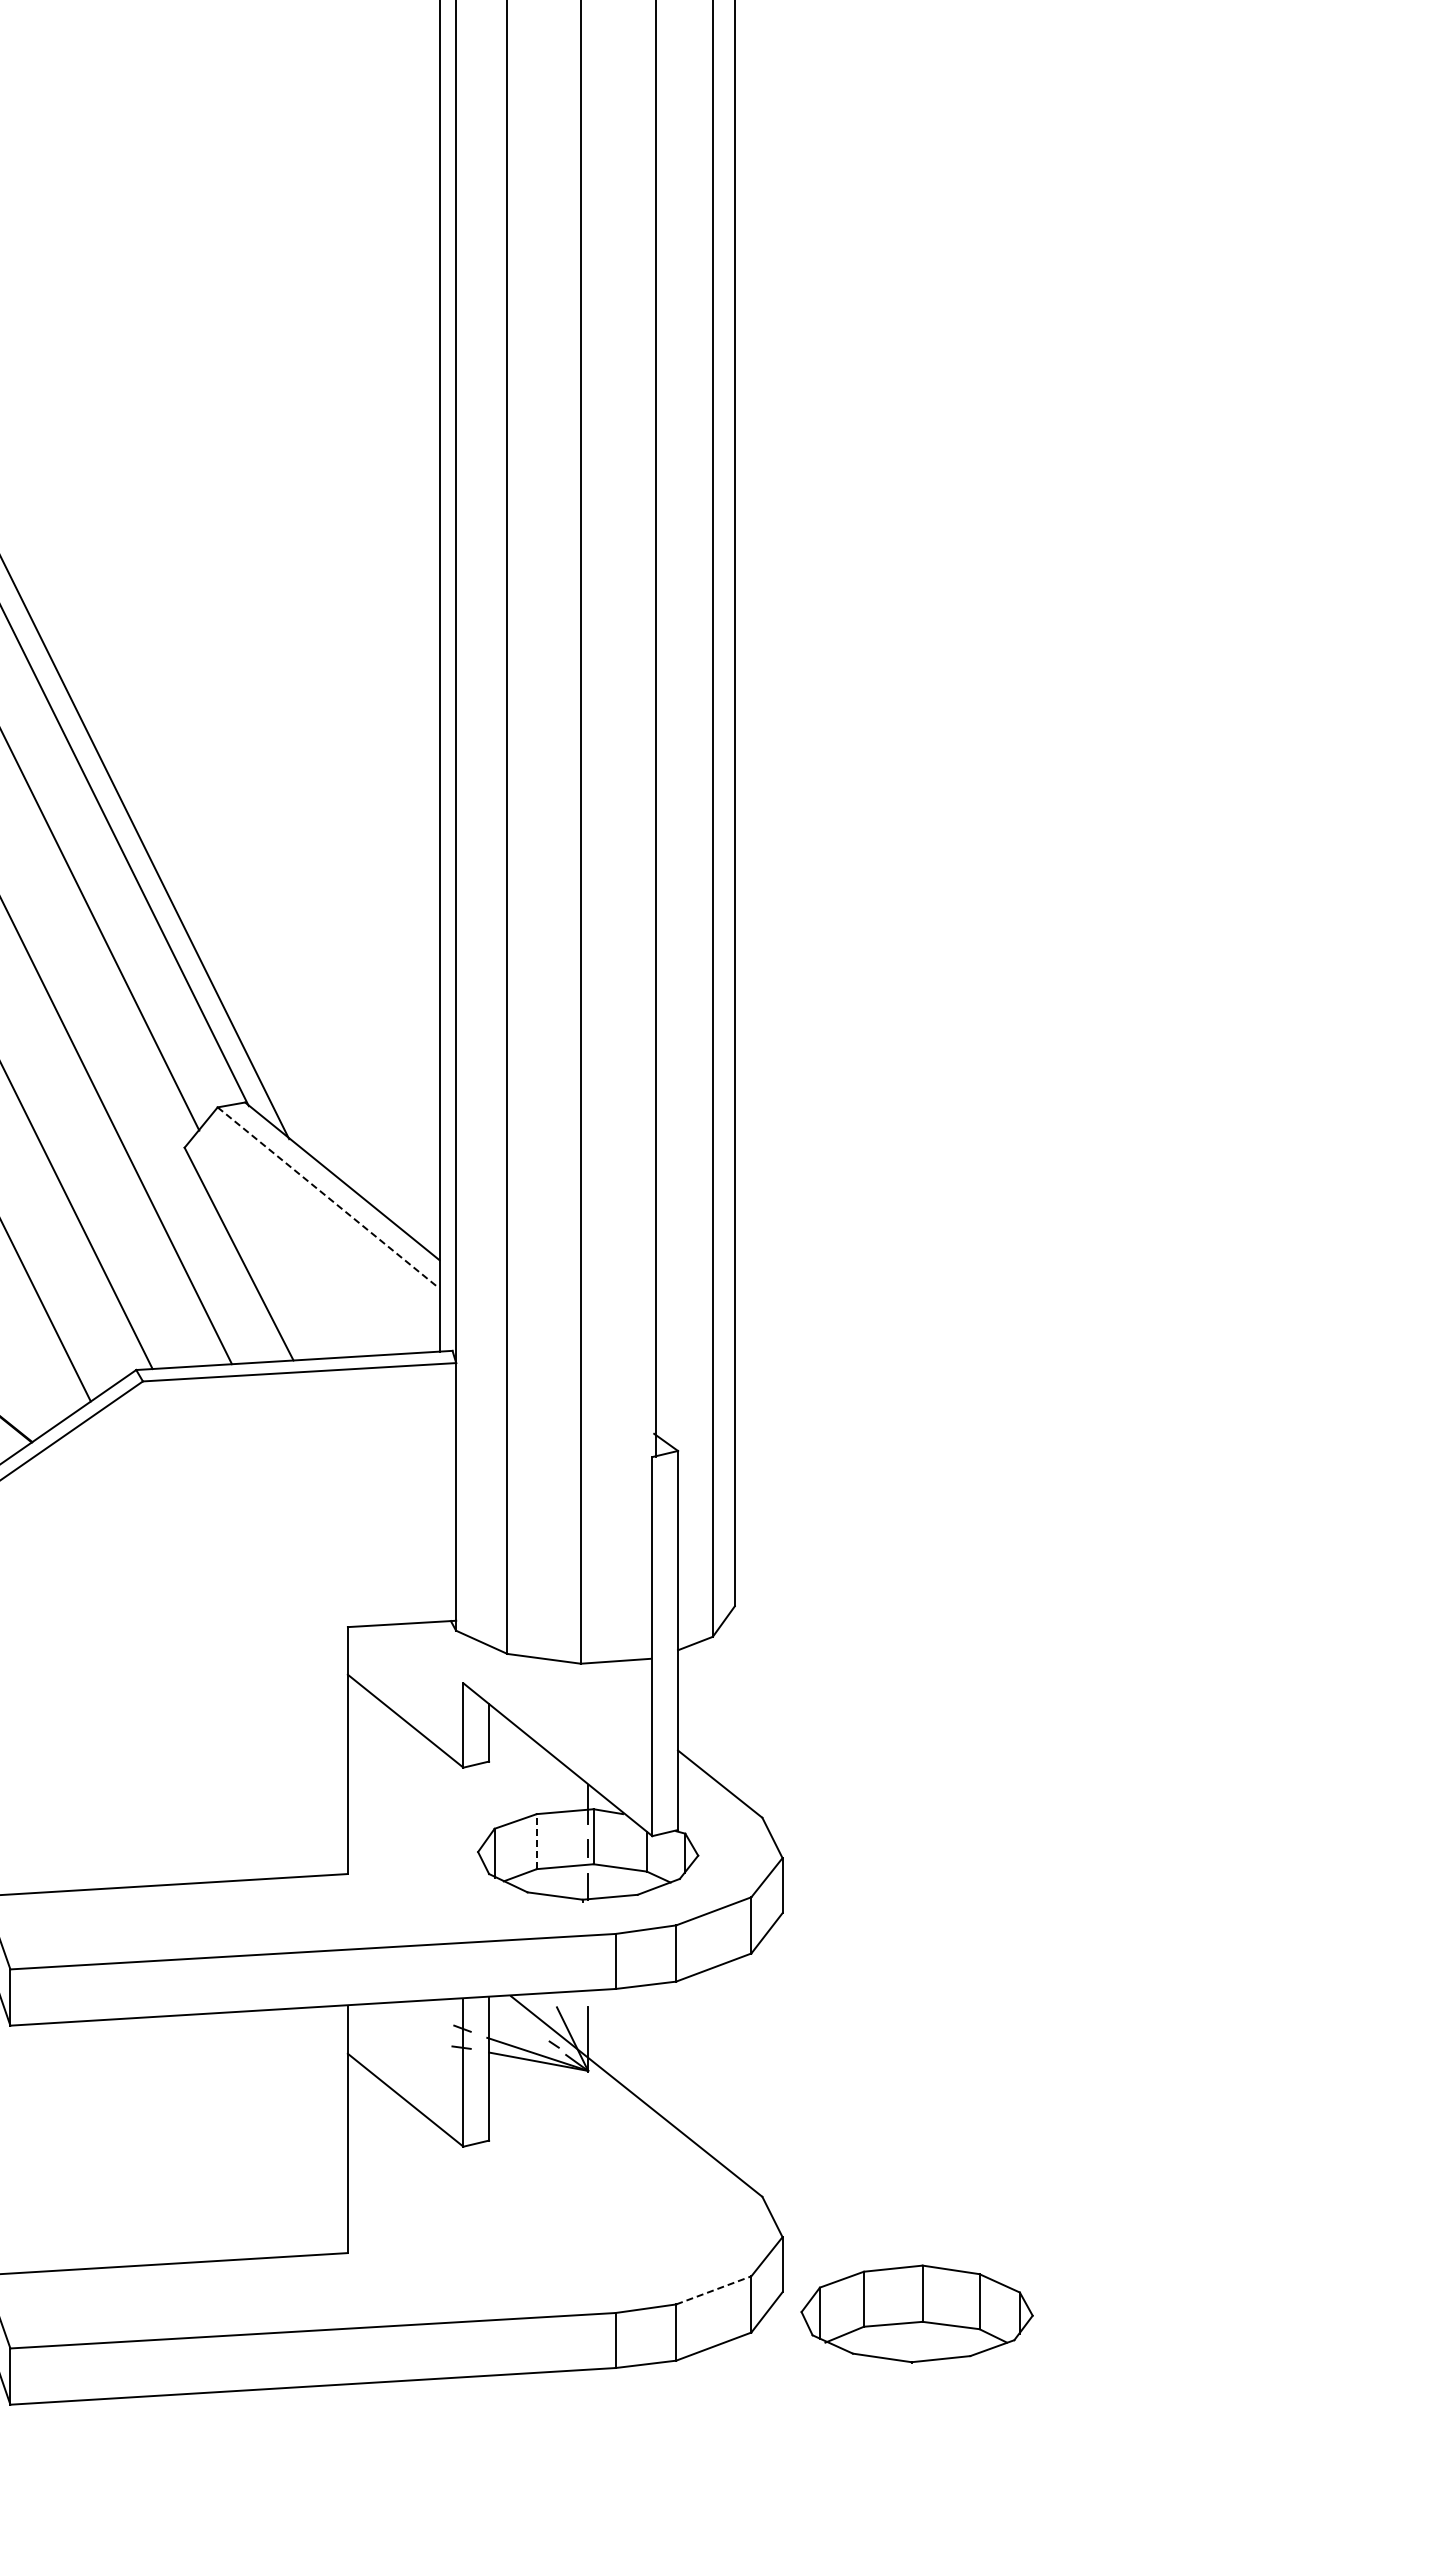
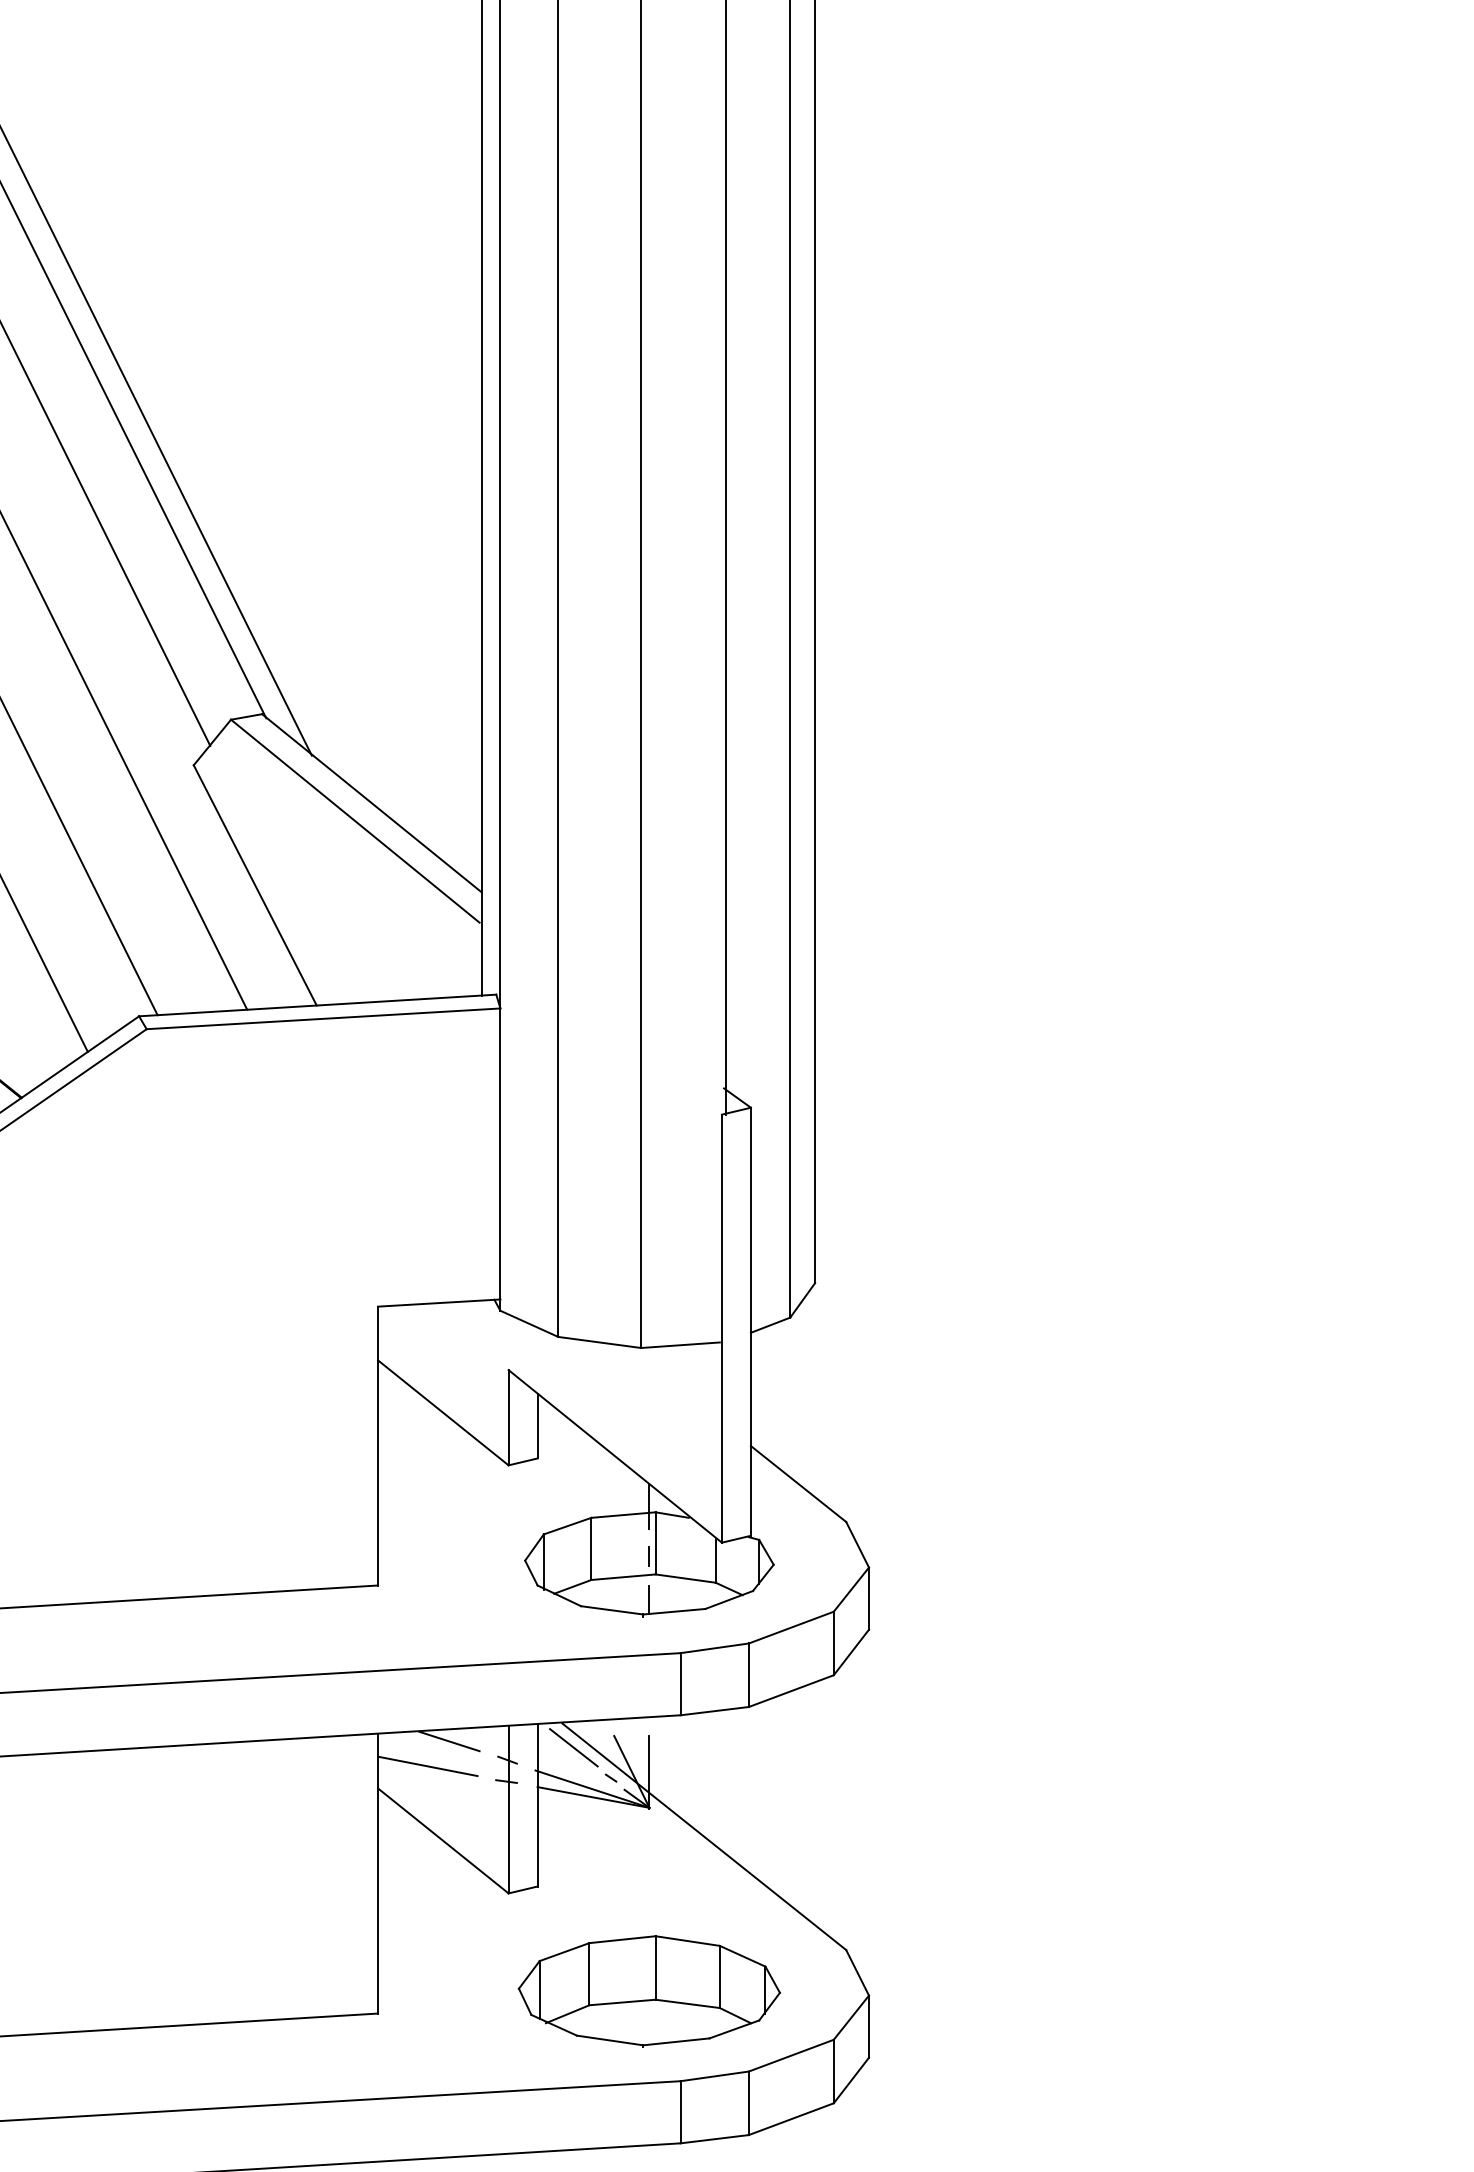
line: (328, 1197) -> (356, 821), dashed -> solid
line: (536, 1841) -> (591, 1548), dashed -> solid
line: (410, 2011) -> (448, 1740), added
line: (521, 2017) -> (574, 1747), added
line: (391, 2033) -> (427, 1765), added
line: (714, 2290) -> (792, 2055), dashed -> solid
part: (916, 2313) -> (648, 1990), moved

